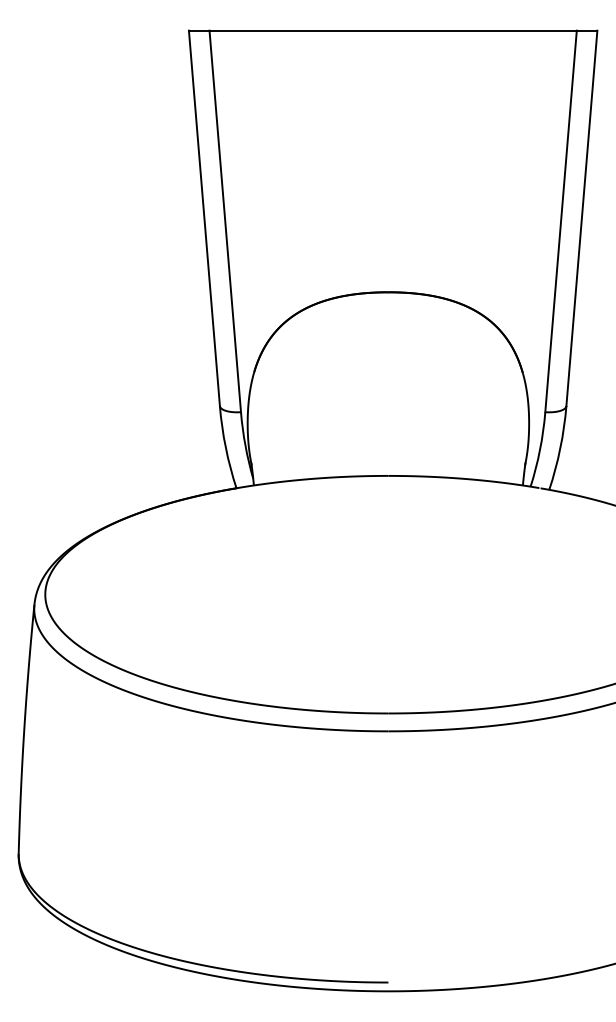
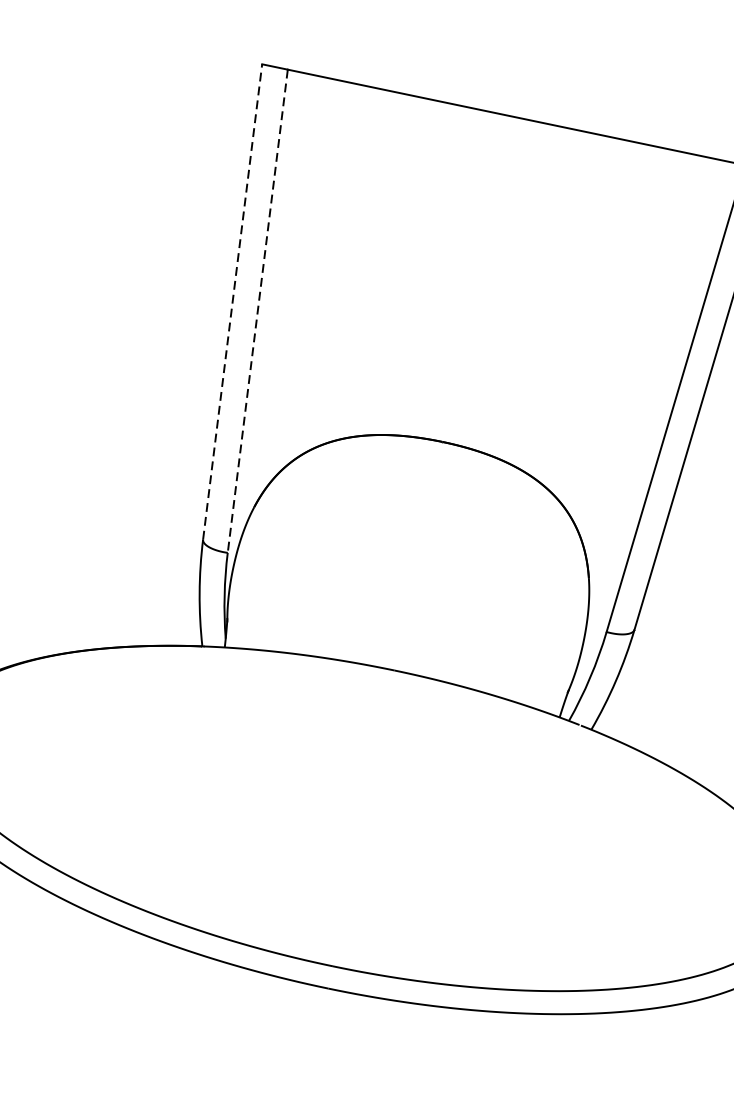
line: (204, 217) -> (232, 300), solid -> dashed
line: (225, 221) -> (258, 311), solid -> dashed

